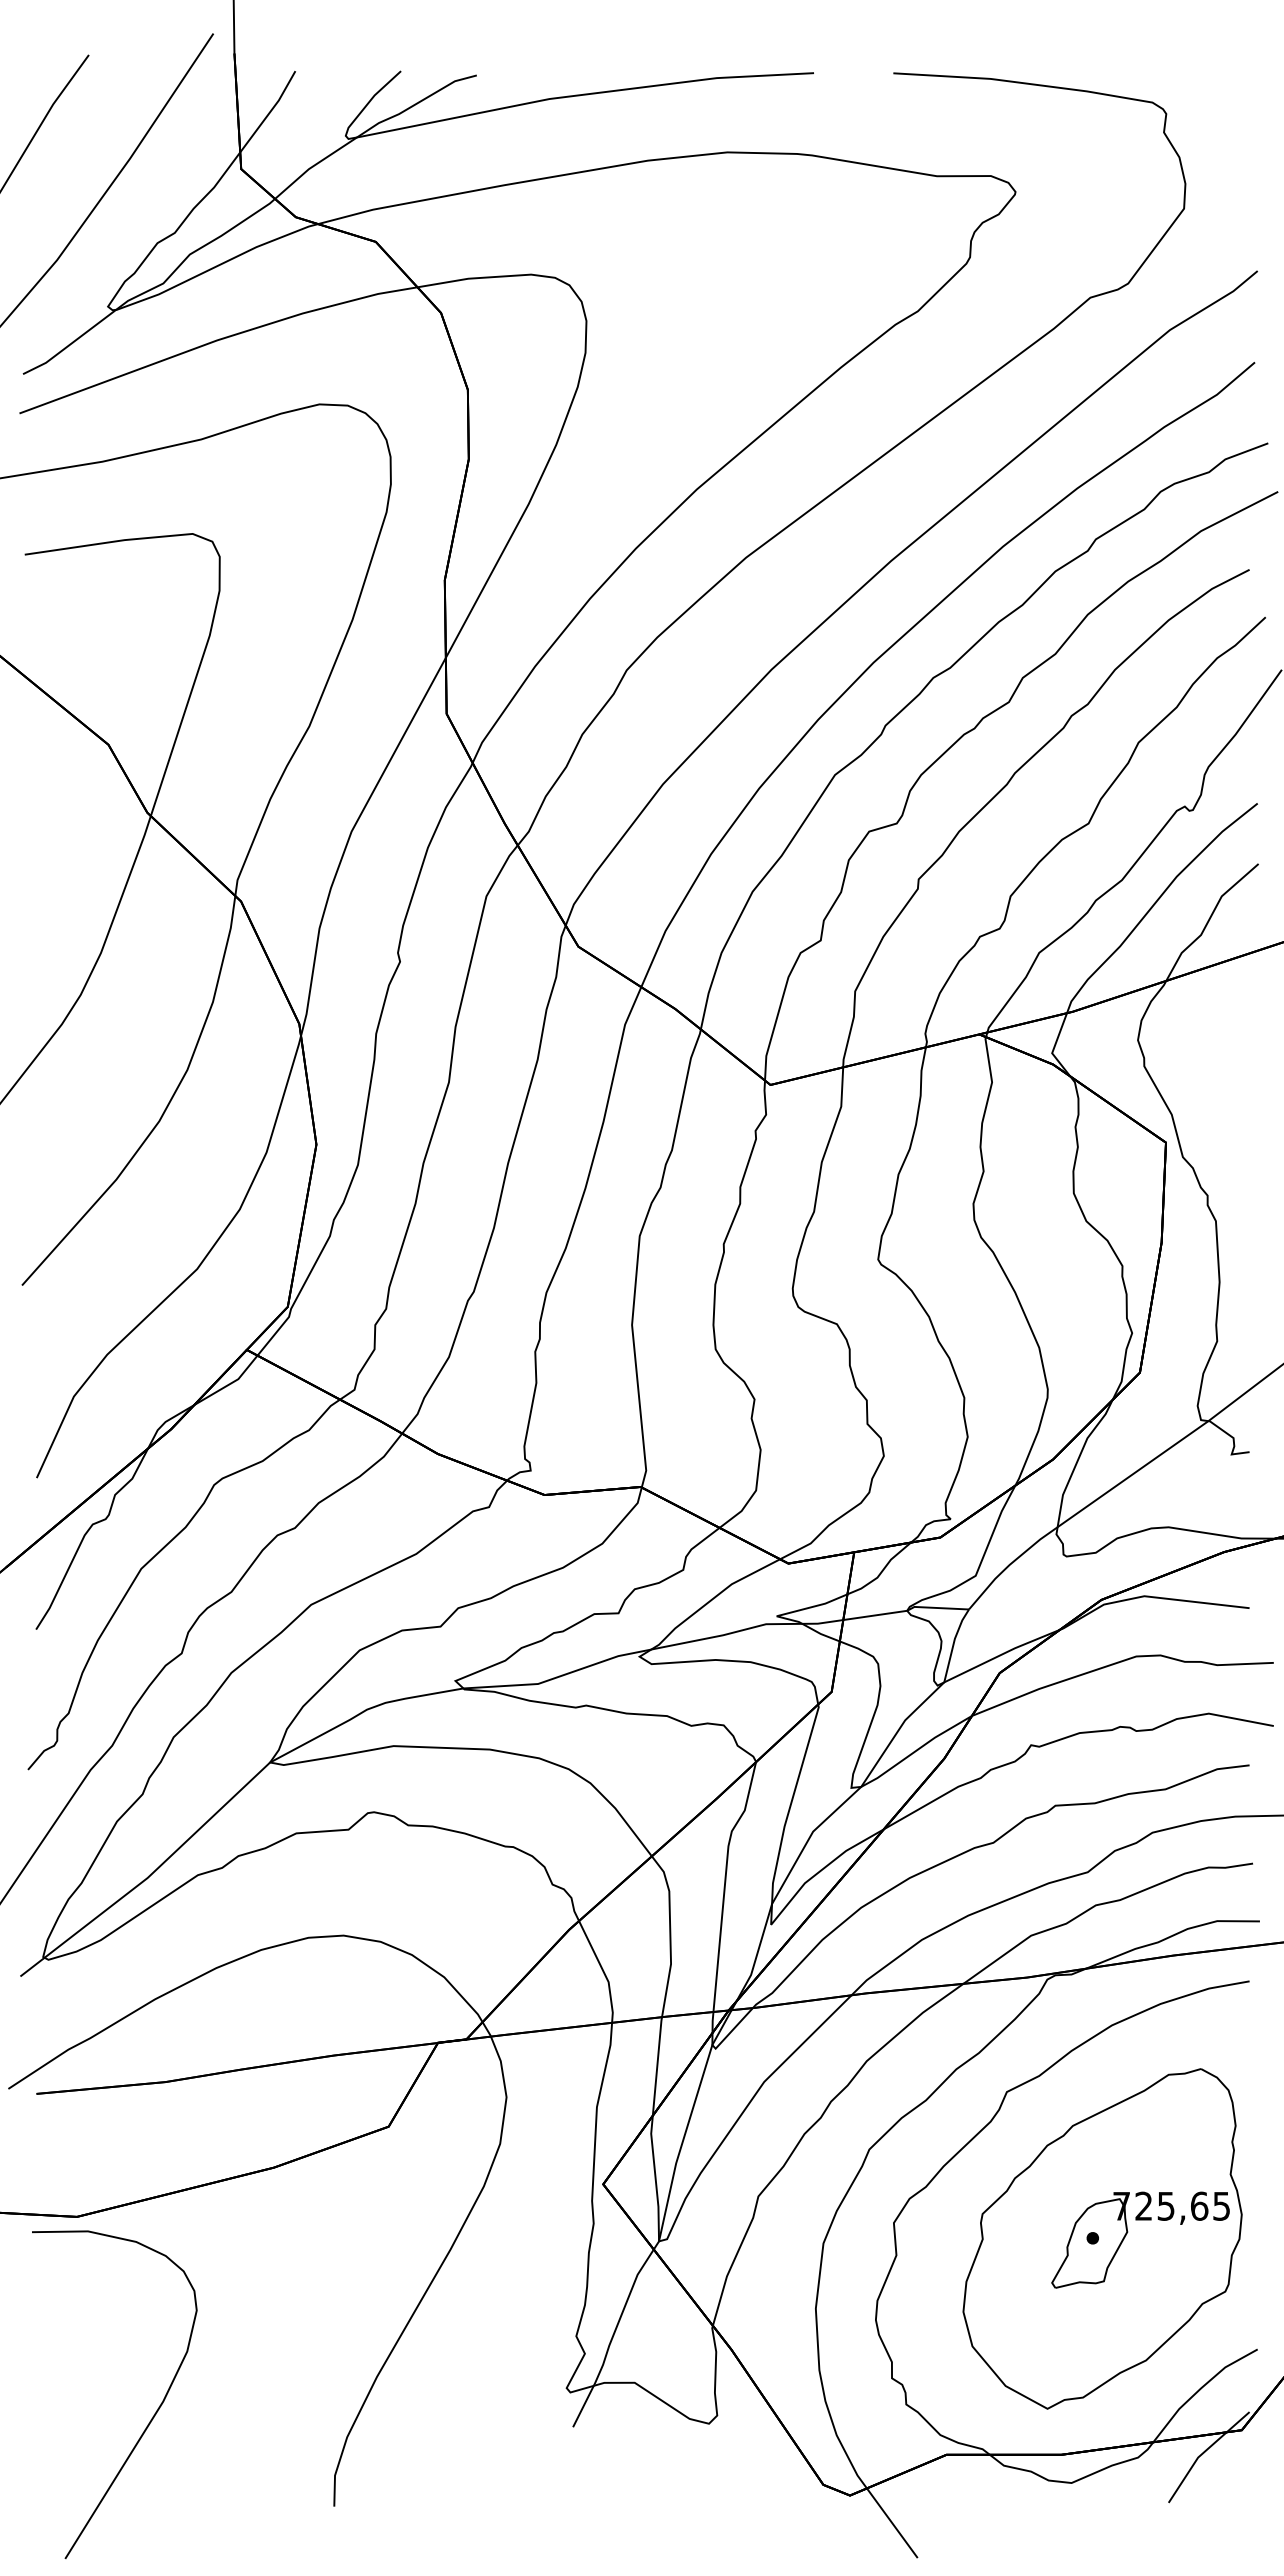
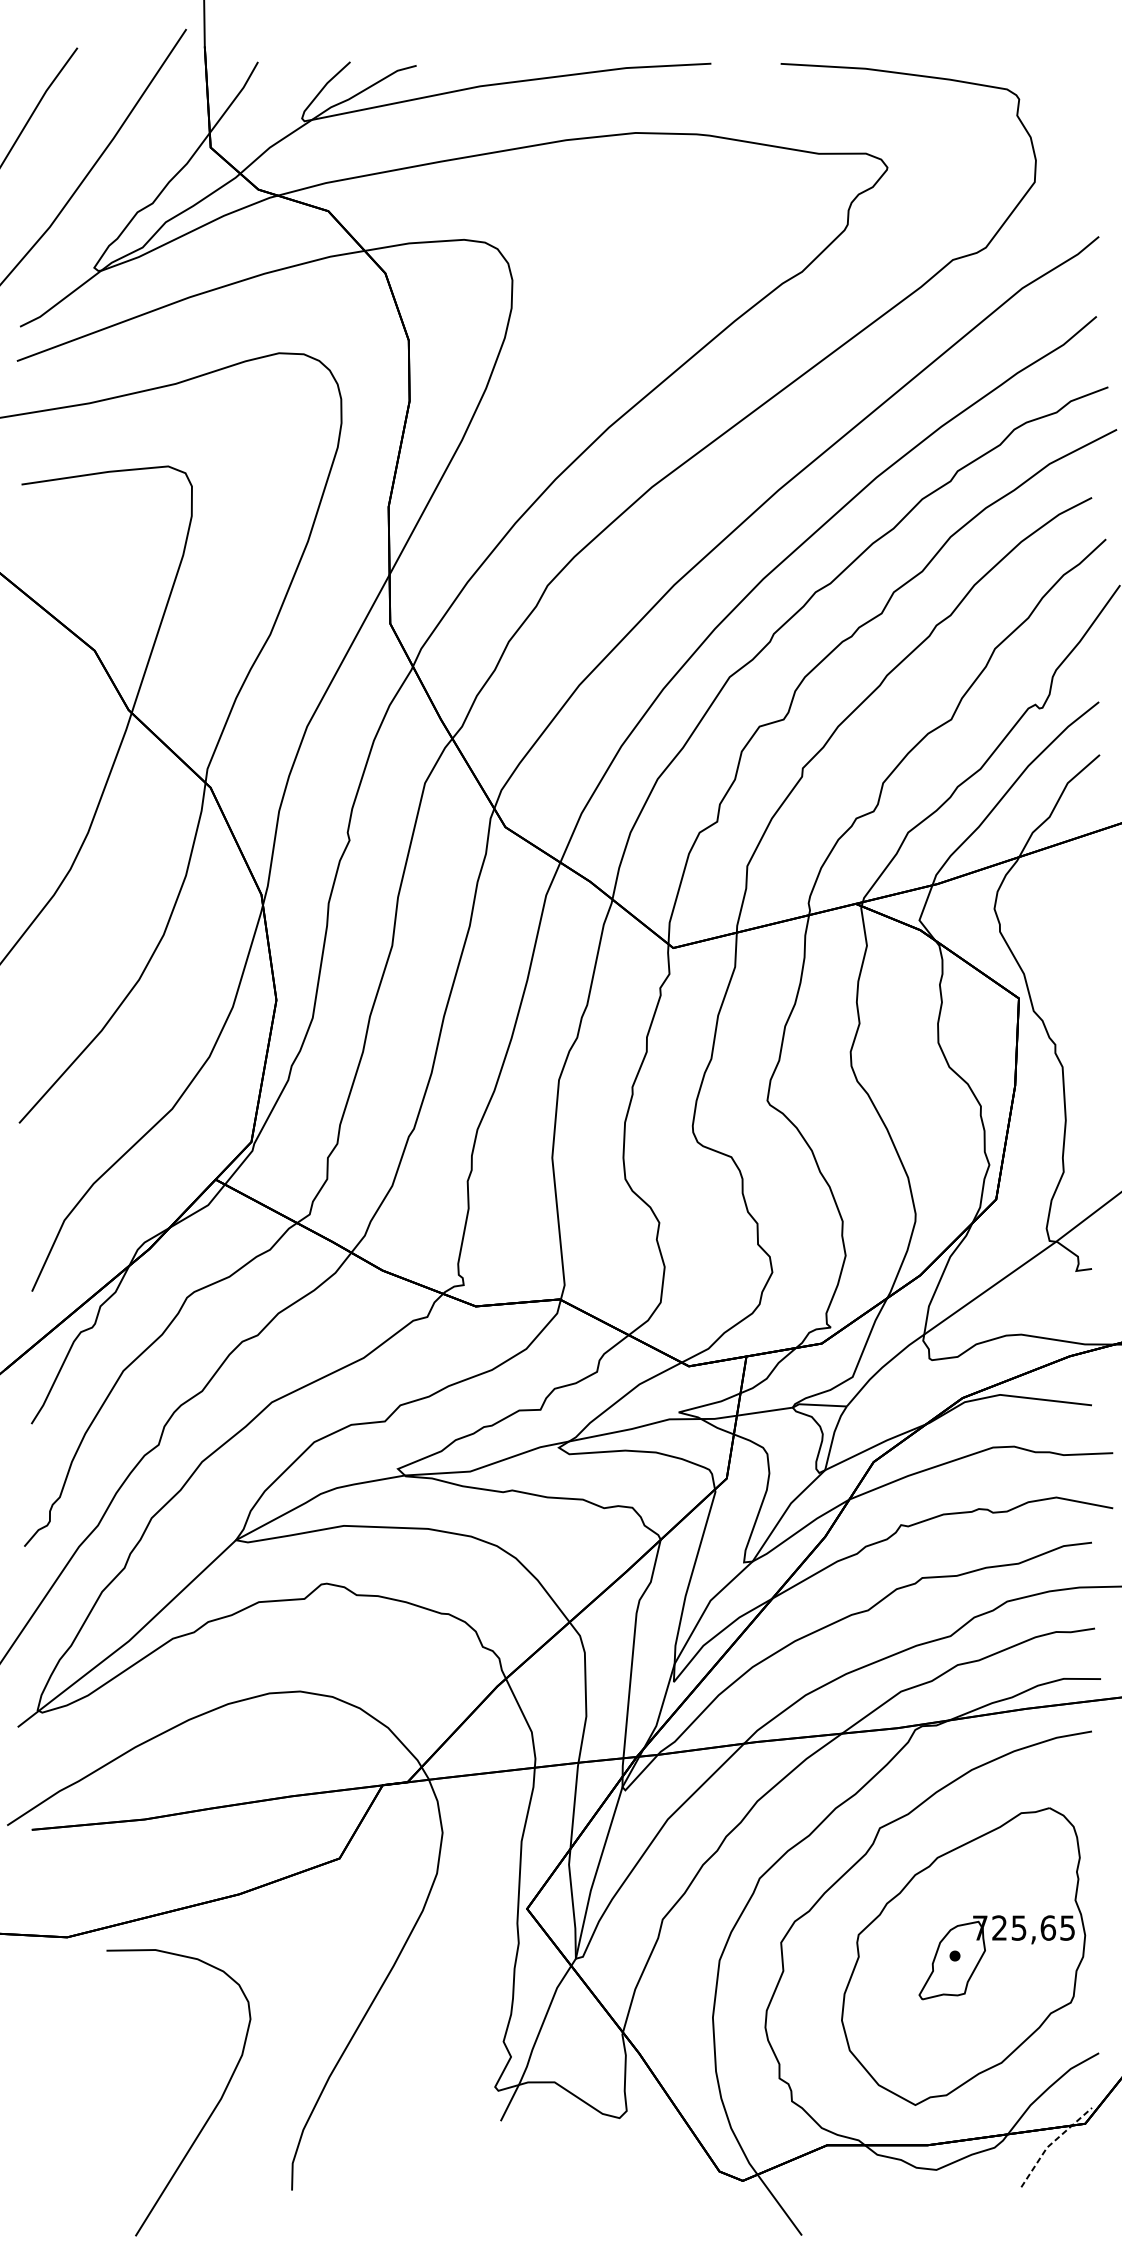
curve: (152, 2416) -> (211, 2111), moved
line: (1203, 2452) -> (1051, 2143), solid -> dashed

